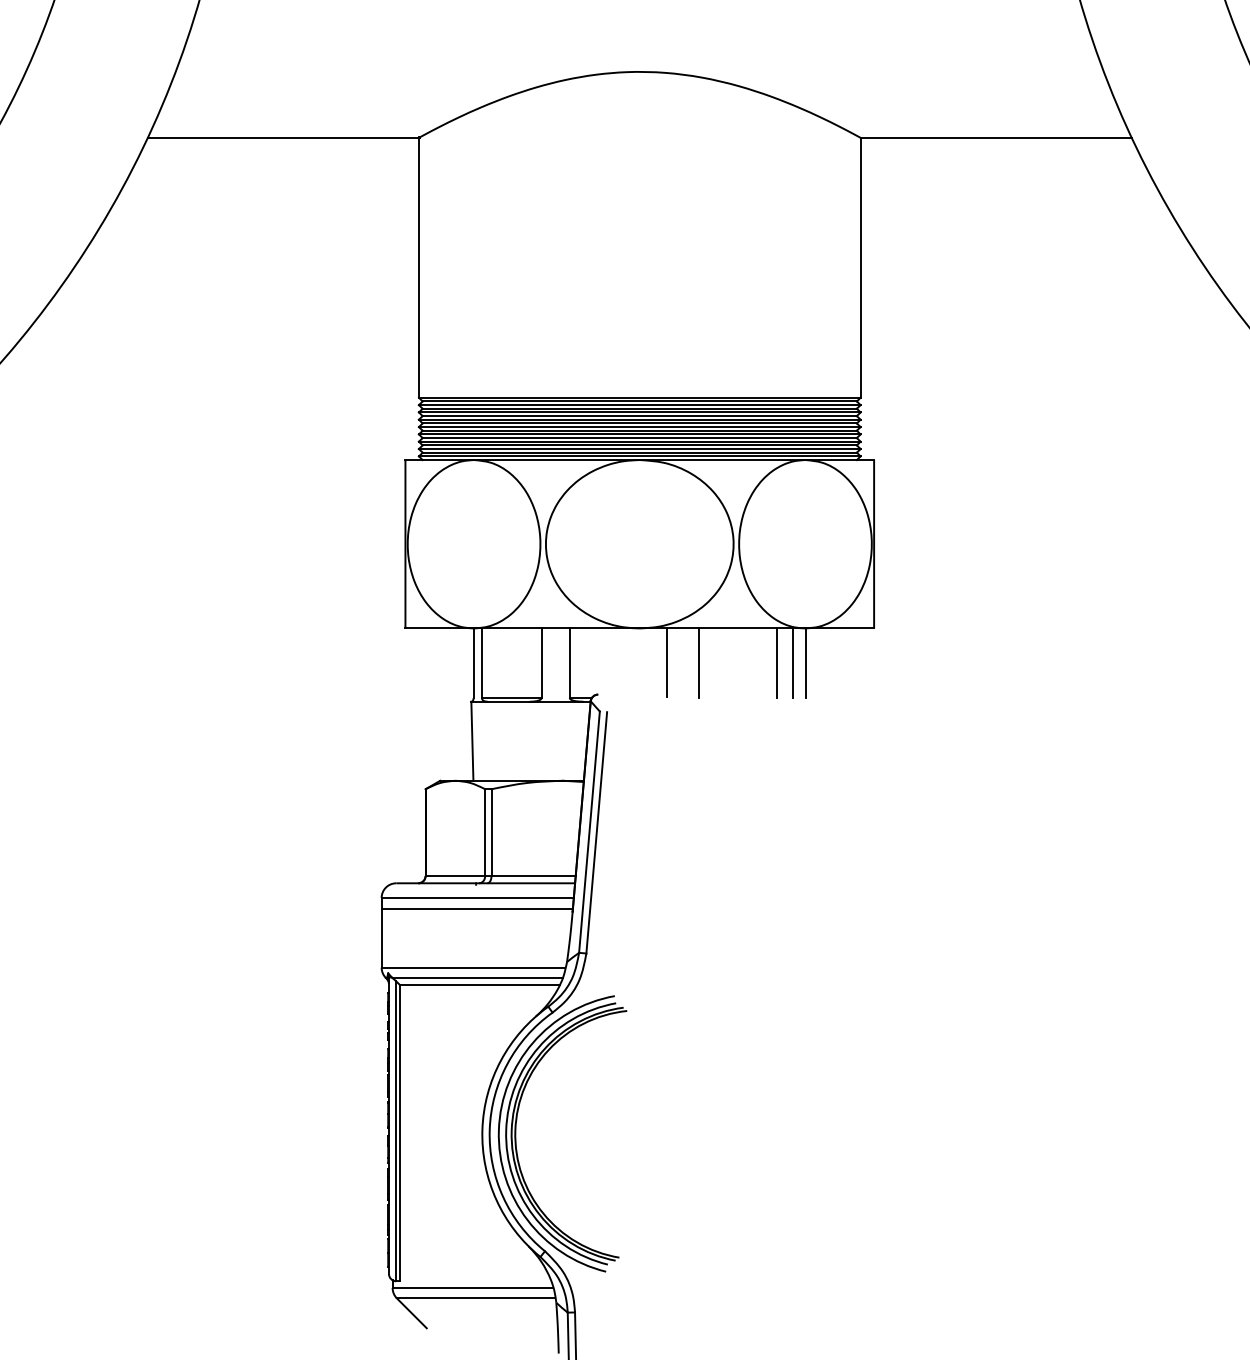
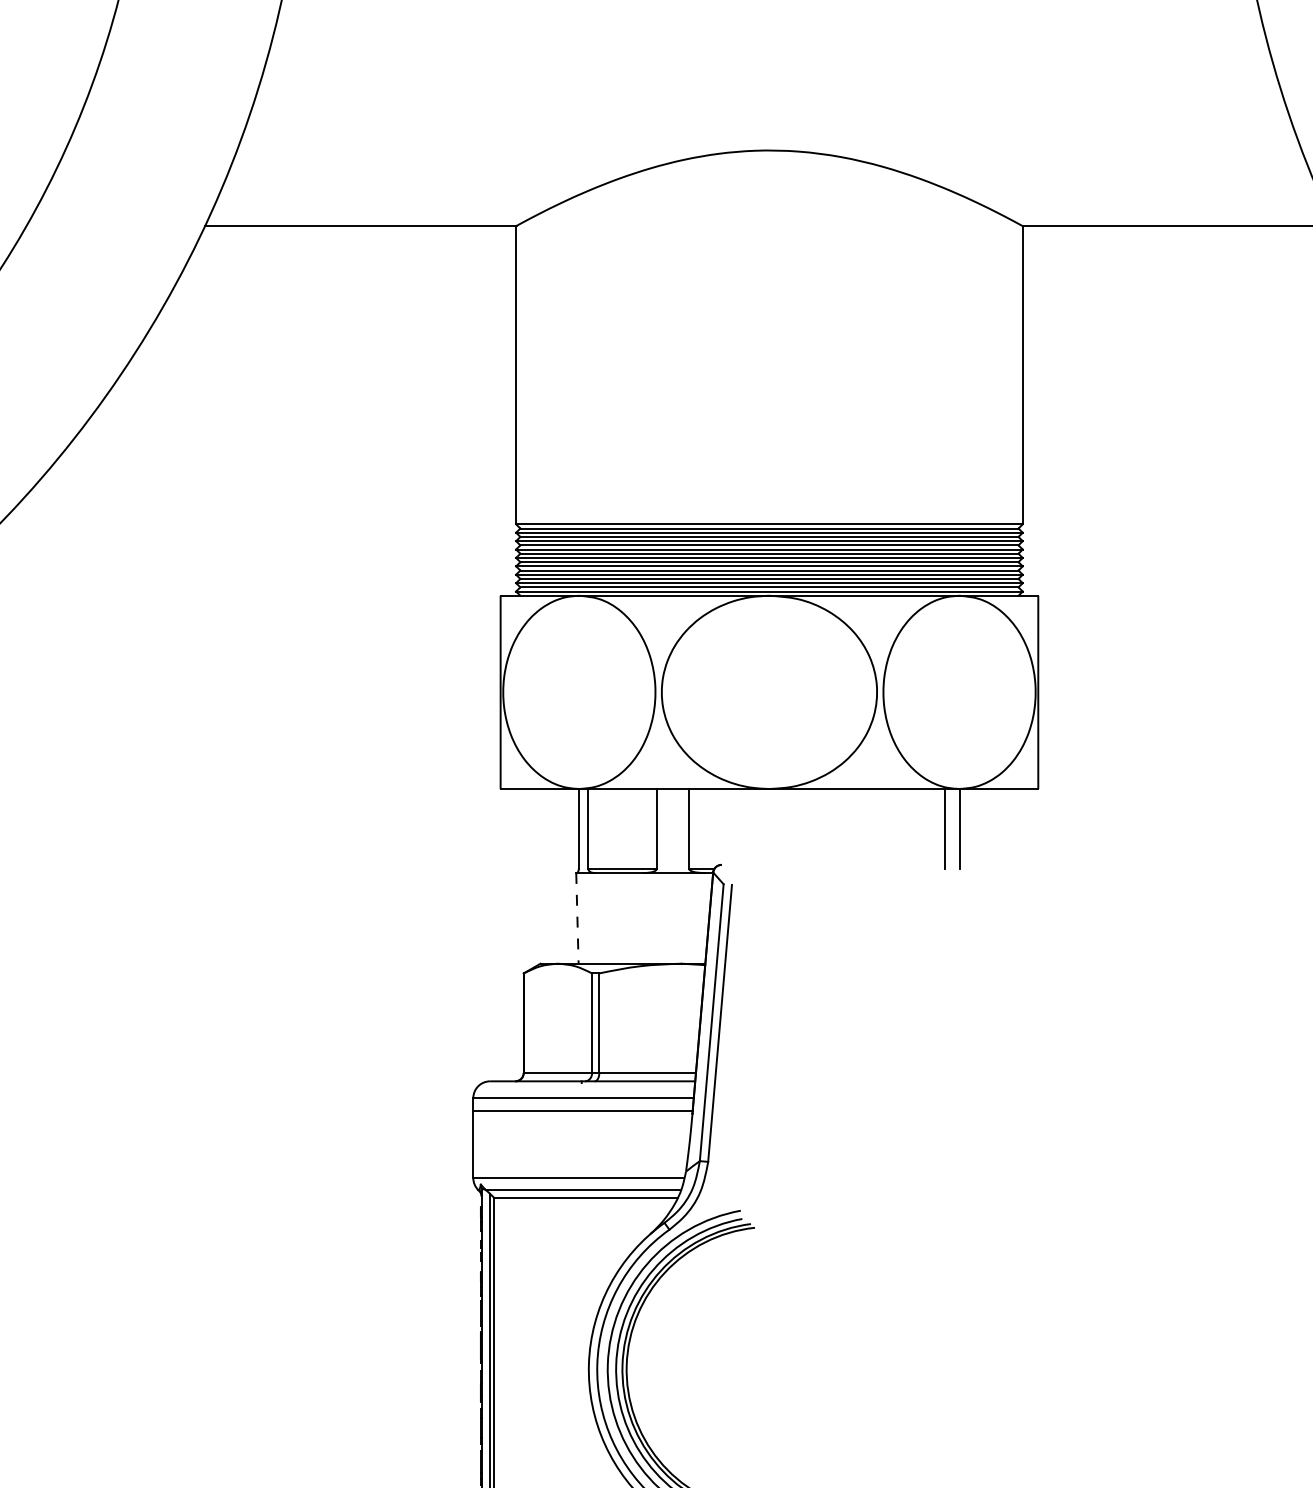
line: (667, 662) -> (801, 828), removed
line: (698, 662) -> (836, 828), removed
line: (776, 663) -> (926, 829), removed
line: (472, 741) -> (577, 918), solid -> dashed

